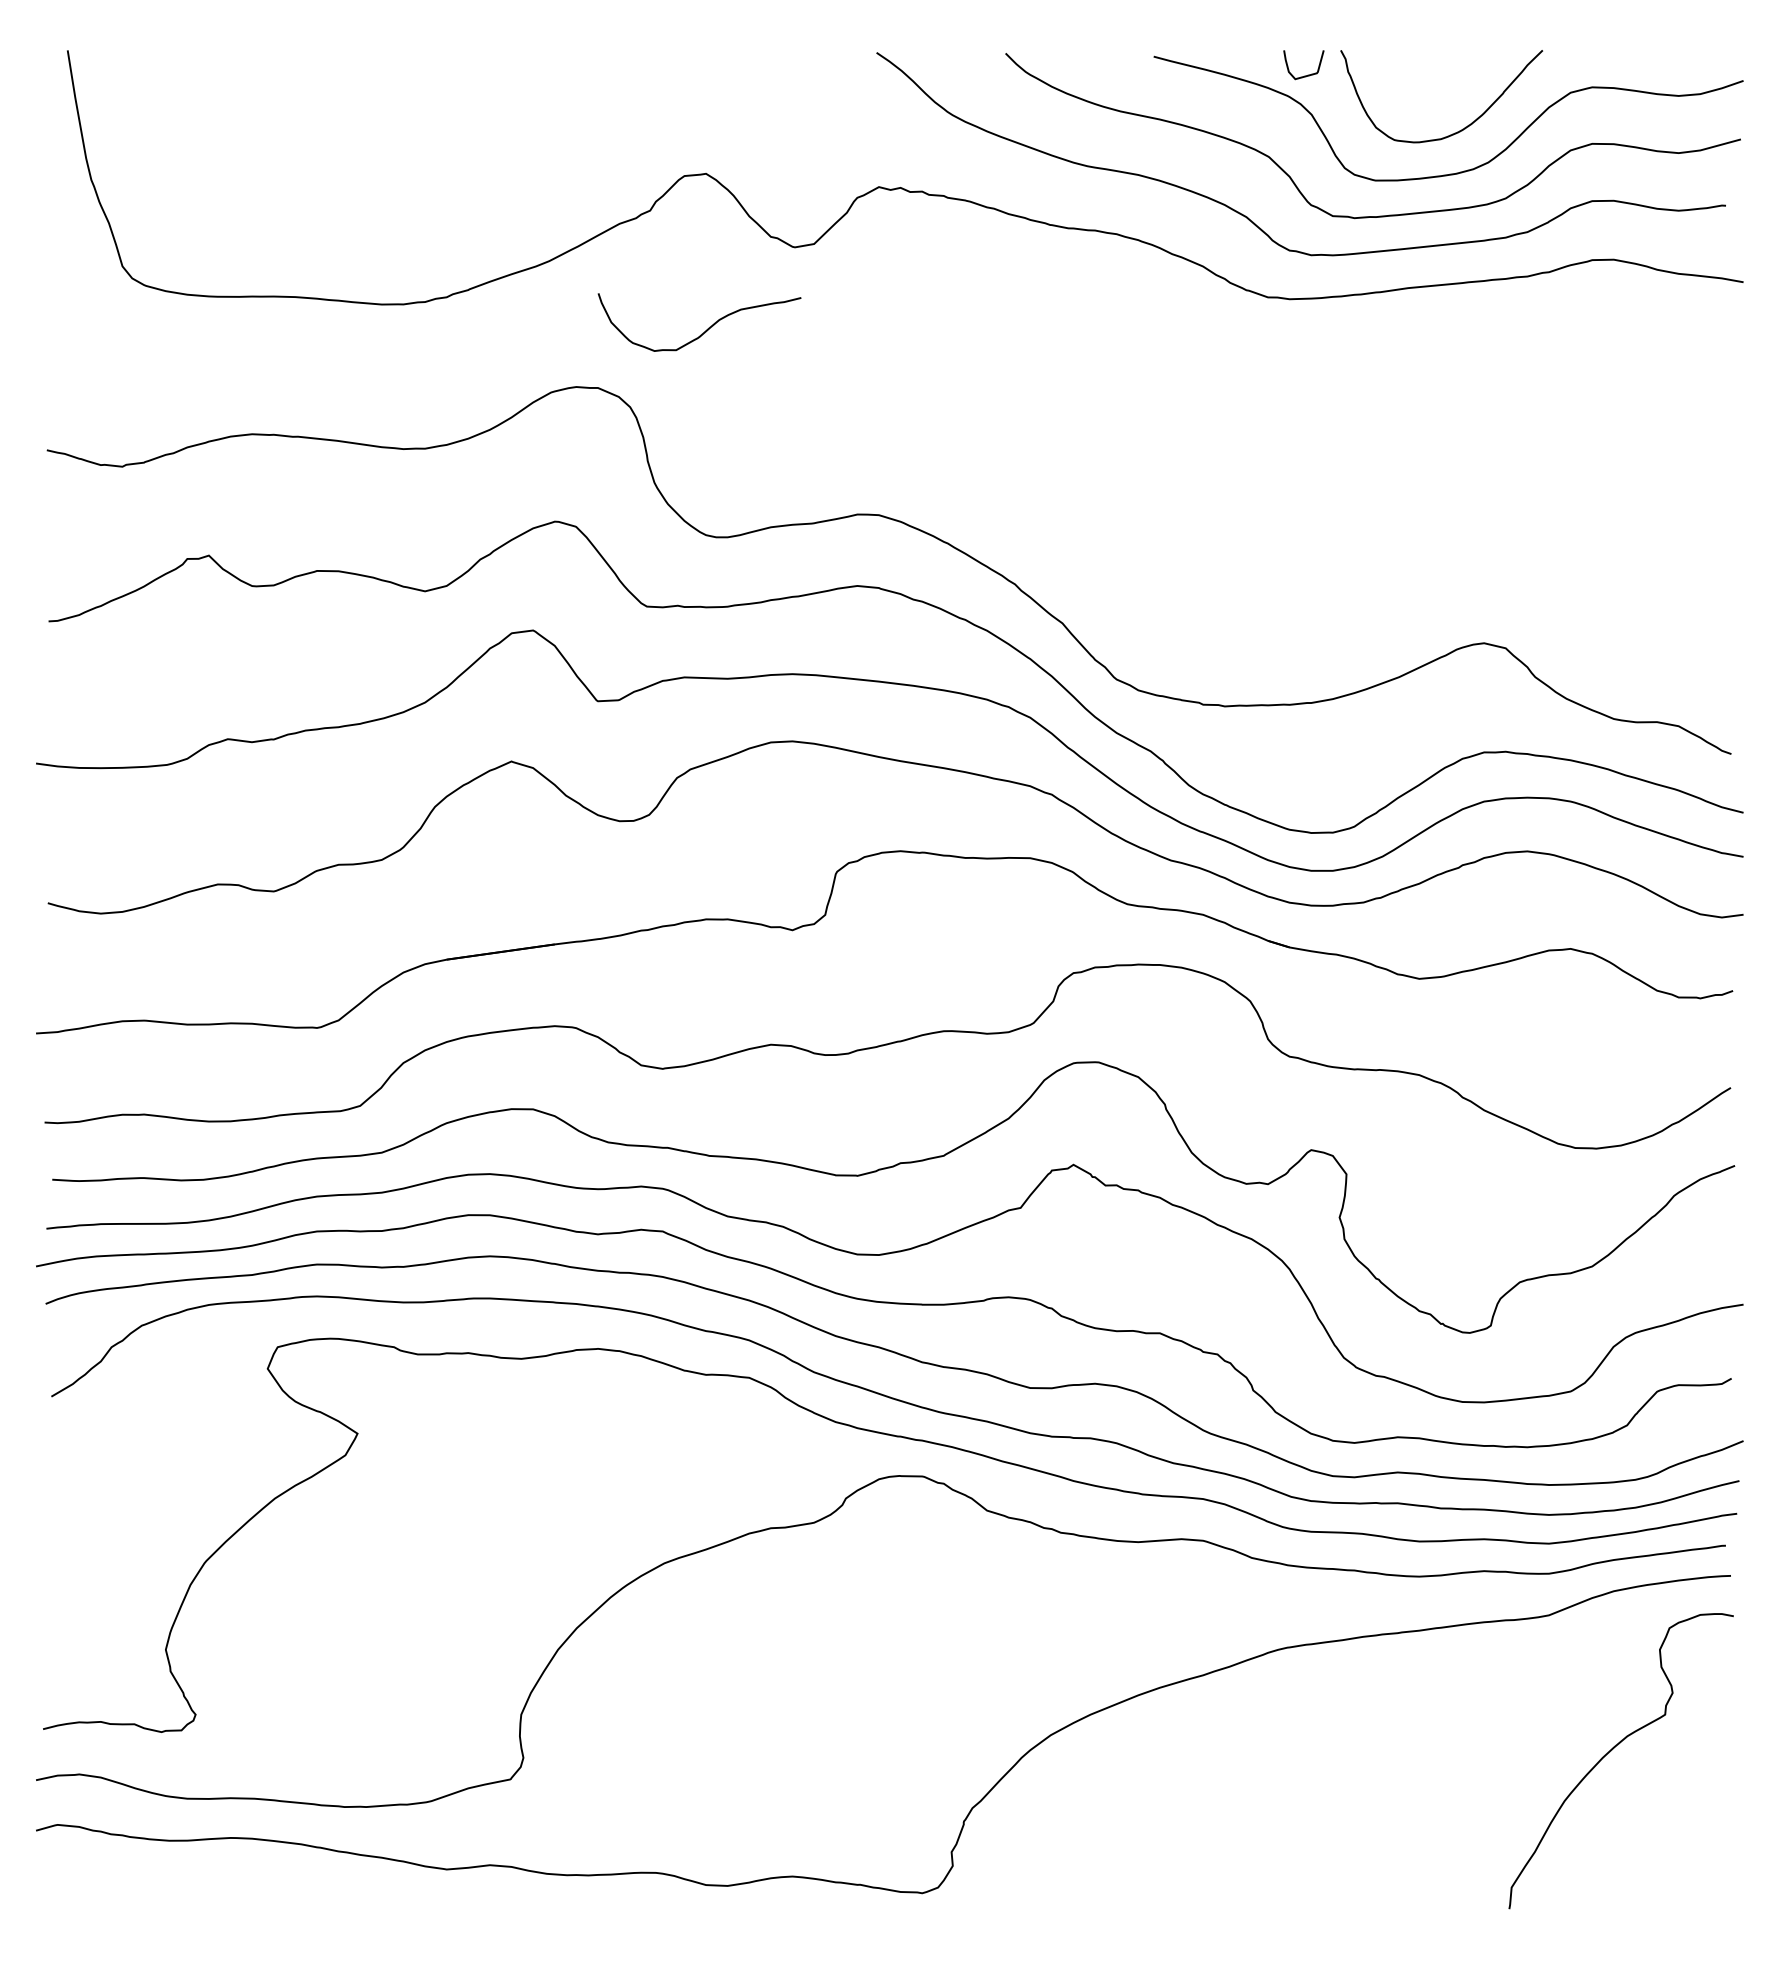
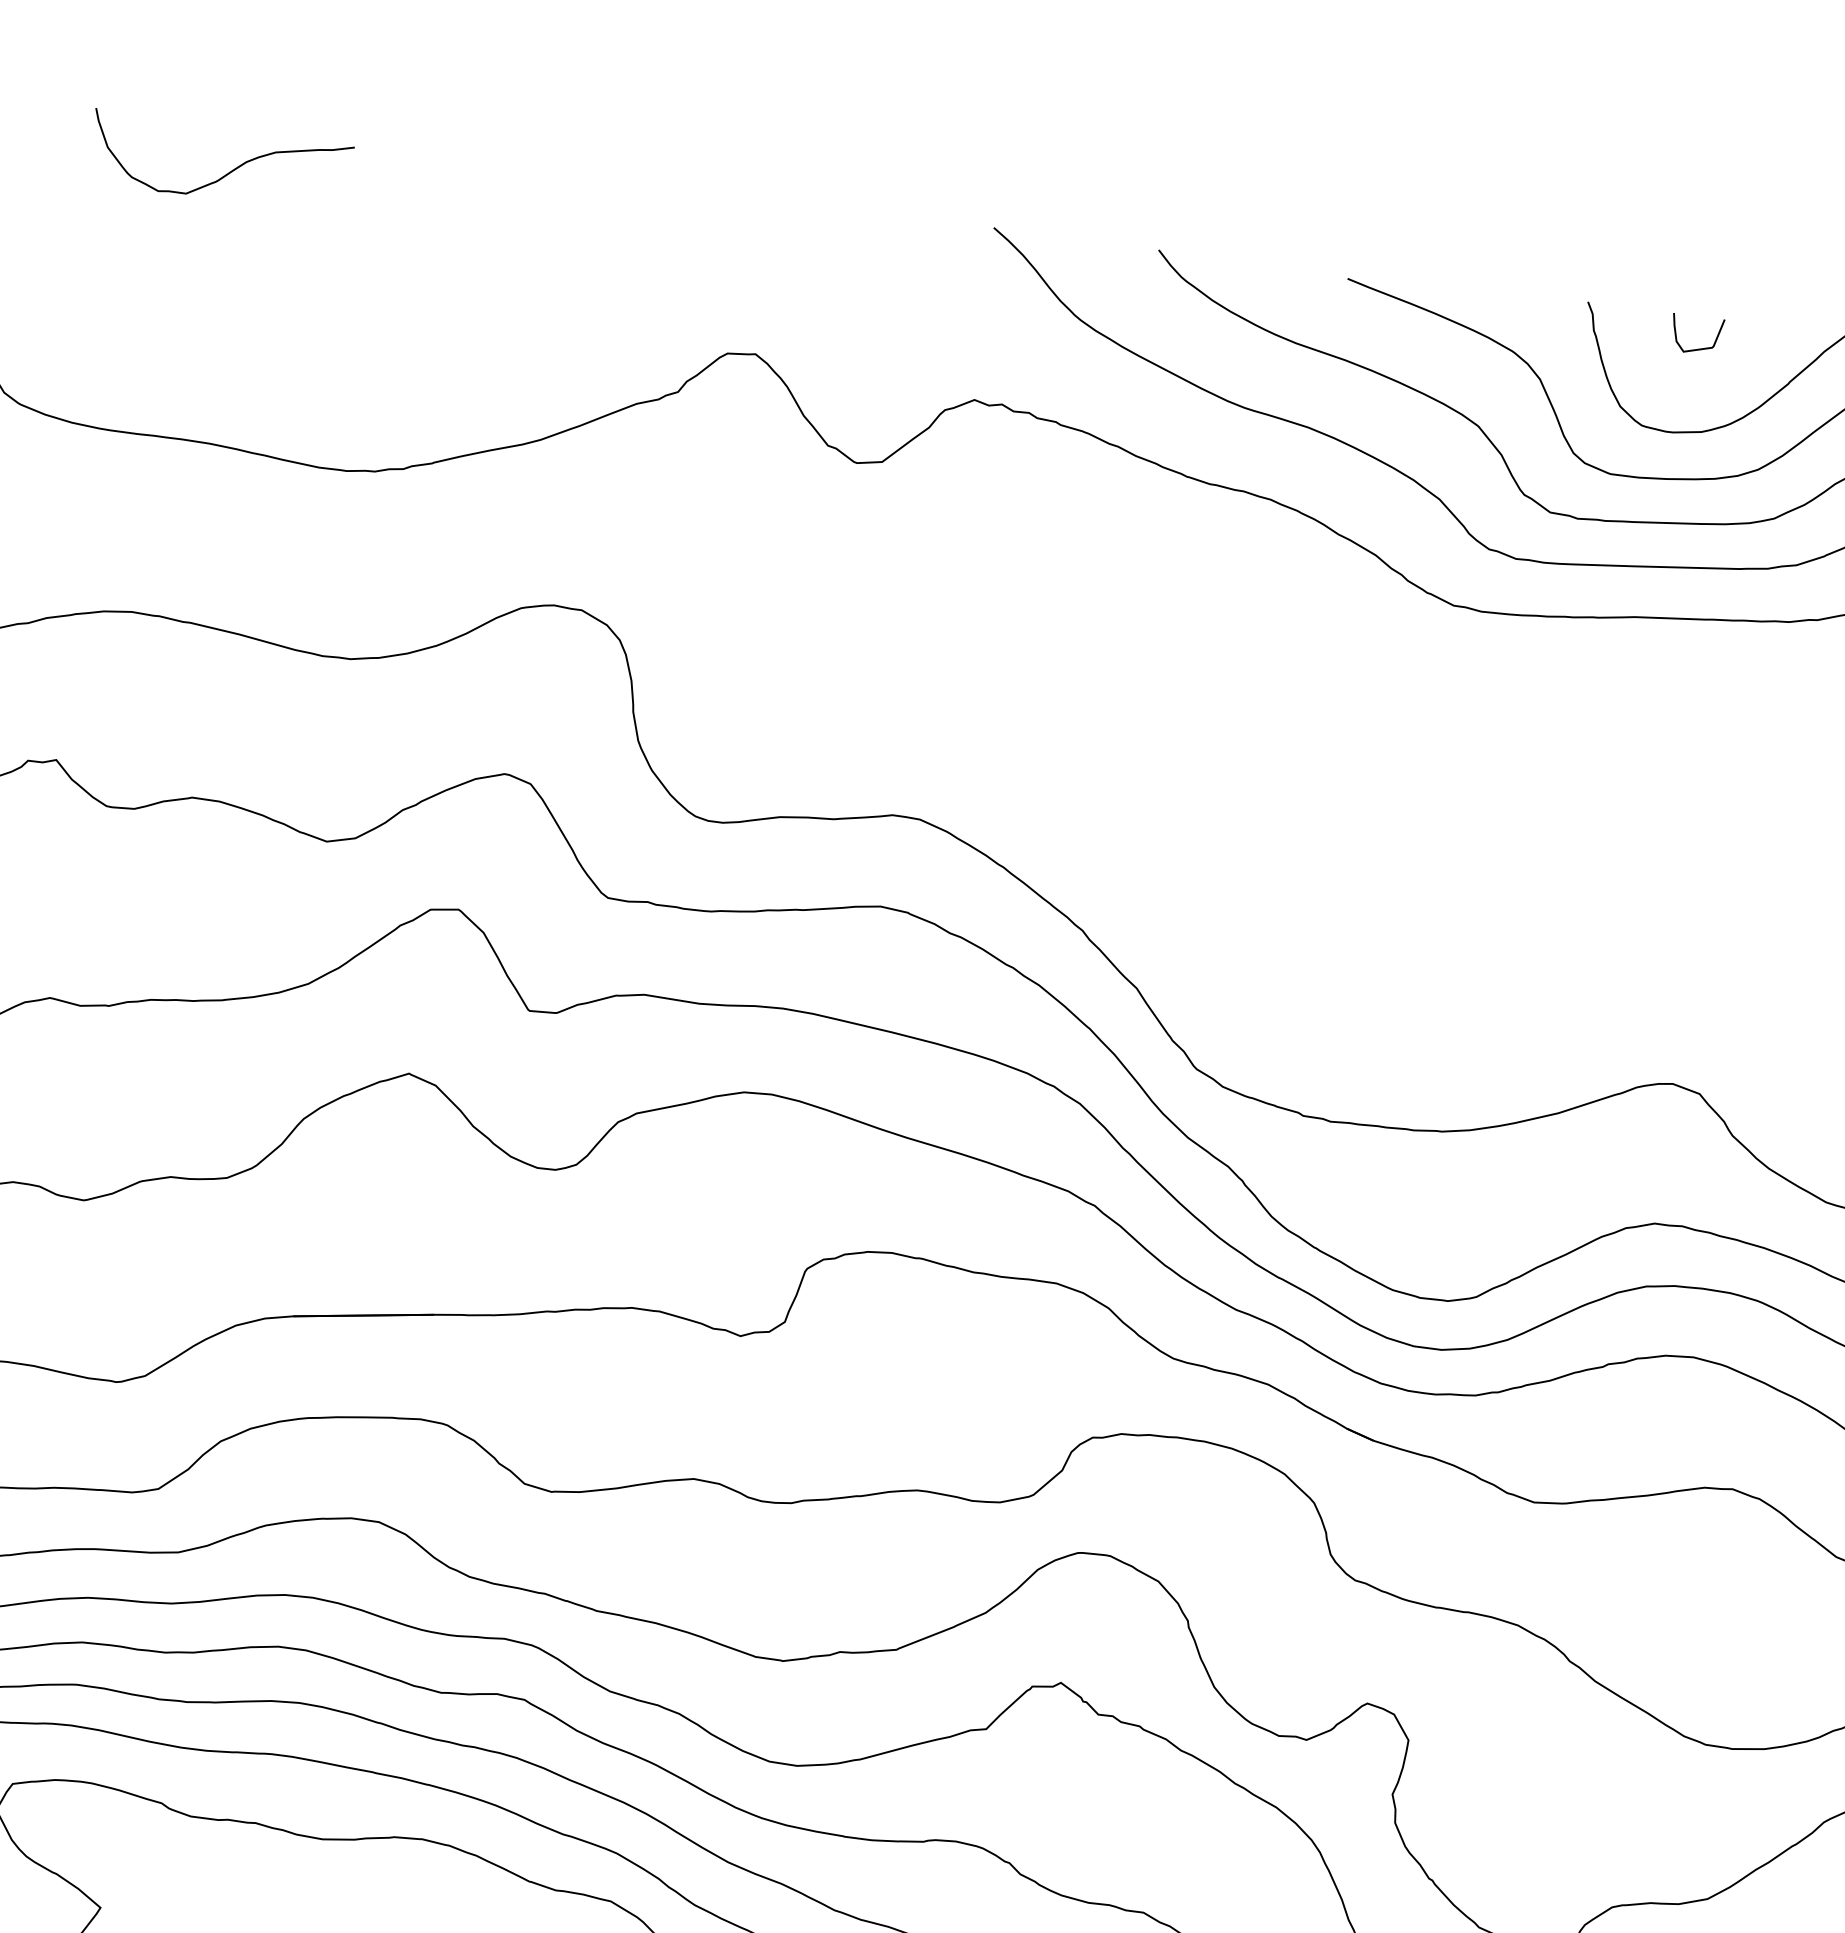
curve: (1304, 75) -> (1695, 348), moved
curve: (706, 329) -> (228, 172), moved

